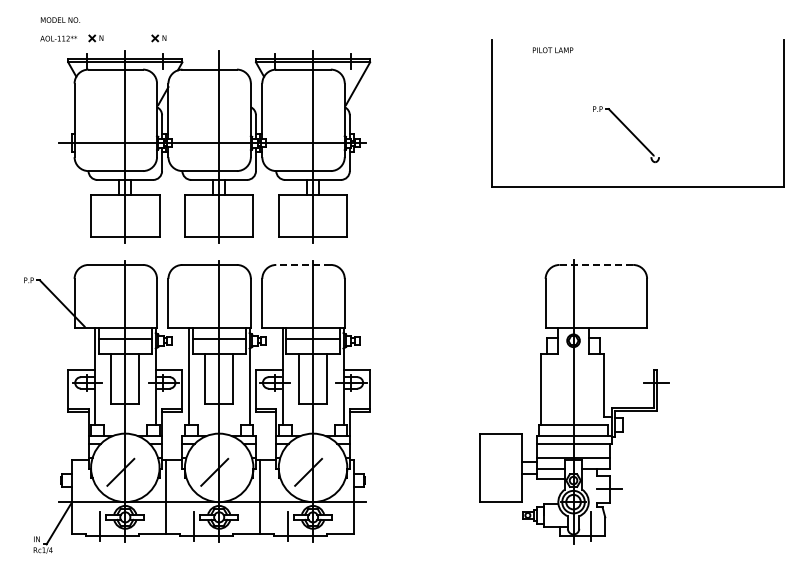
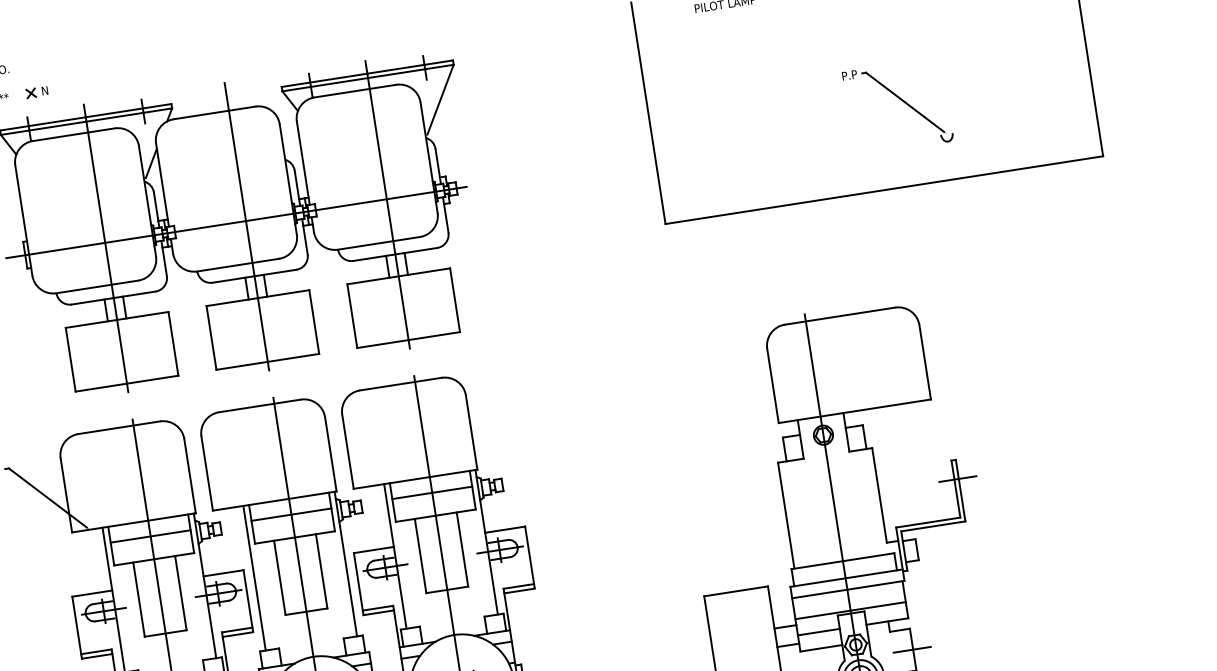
part: (158, 38) -> (130, 78), removed
part: (626, 134) -> (898, 106), moved
line: (303, 264) -> (400, 383), dashed -> solid
line: (596, 264) -> (840, 315), dashed -> solid

